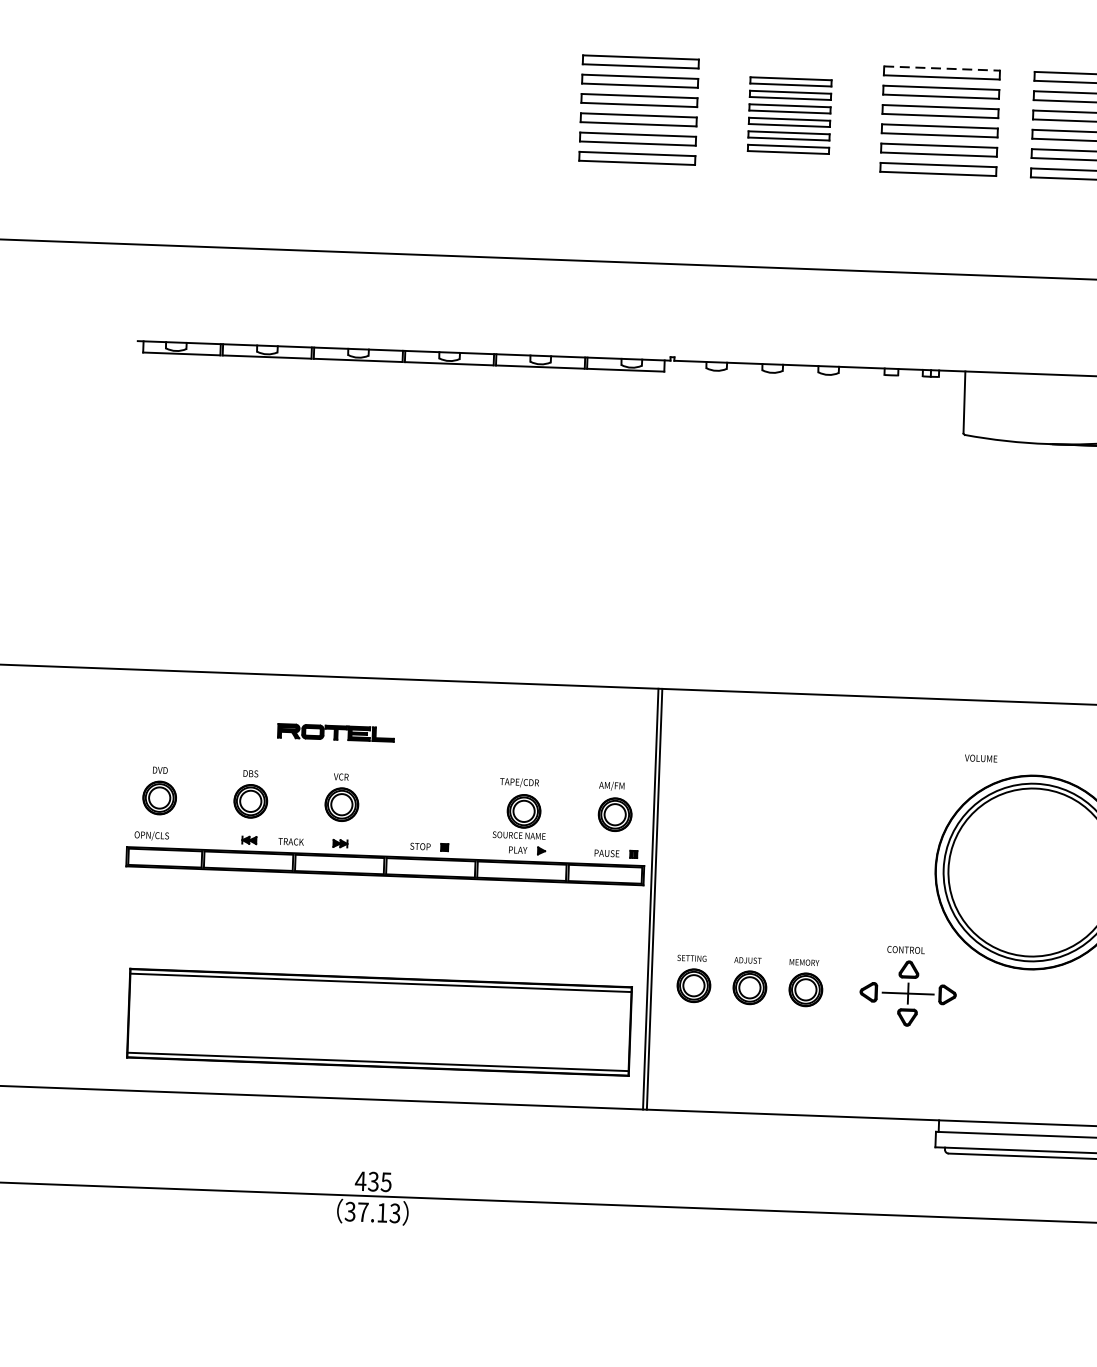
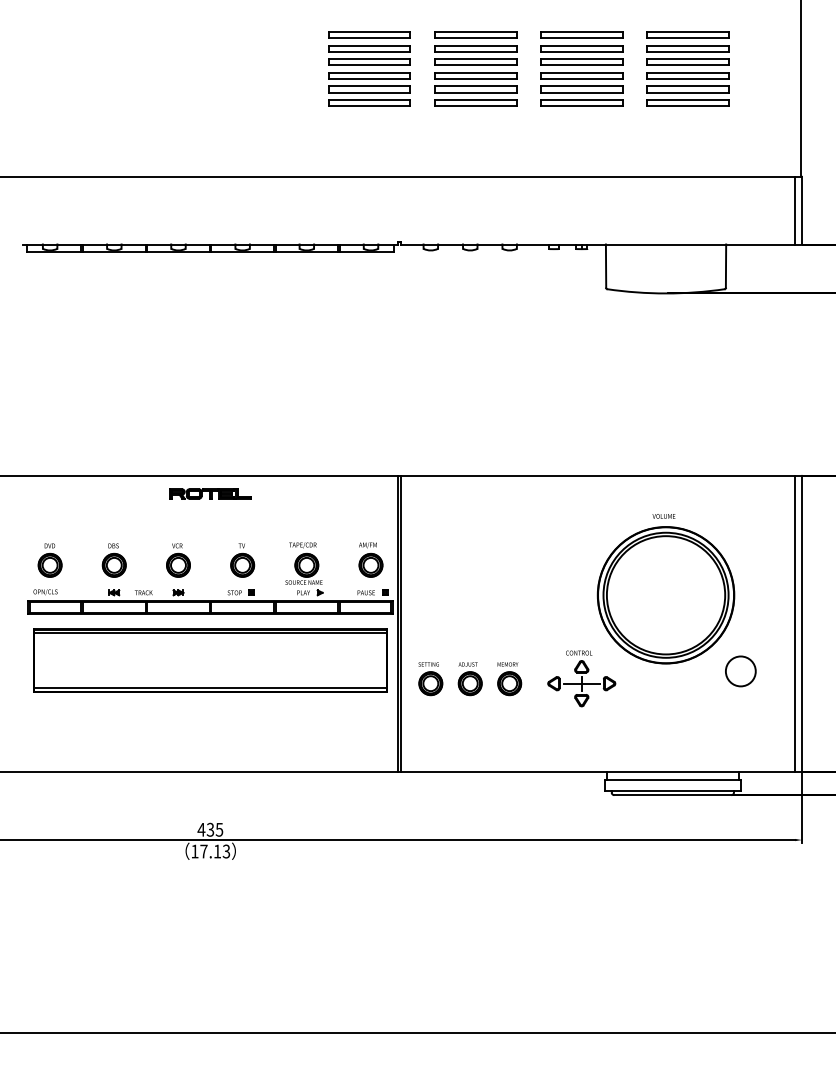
line: (941, 69) -> (581, 32), dashed -> solid
part: (789, 114) -> (475, 68), size x1.43
part: (336, 732) -> (210, 493), moved
text: (980, 758) -> (663, 516), moved
part: (433, 801) -> (242, 560), added
part: (379, 1022) -> (210, 660), moved
text: (349, 1211) -> (194, 851), 37.13 -> 17.13

